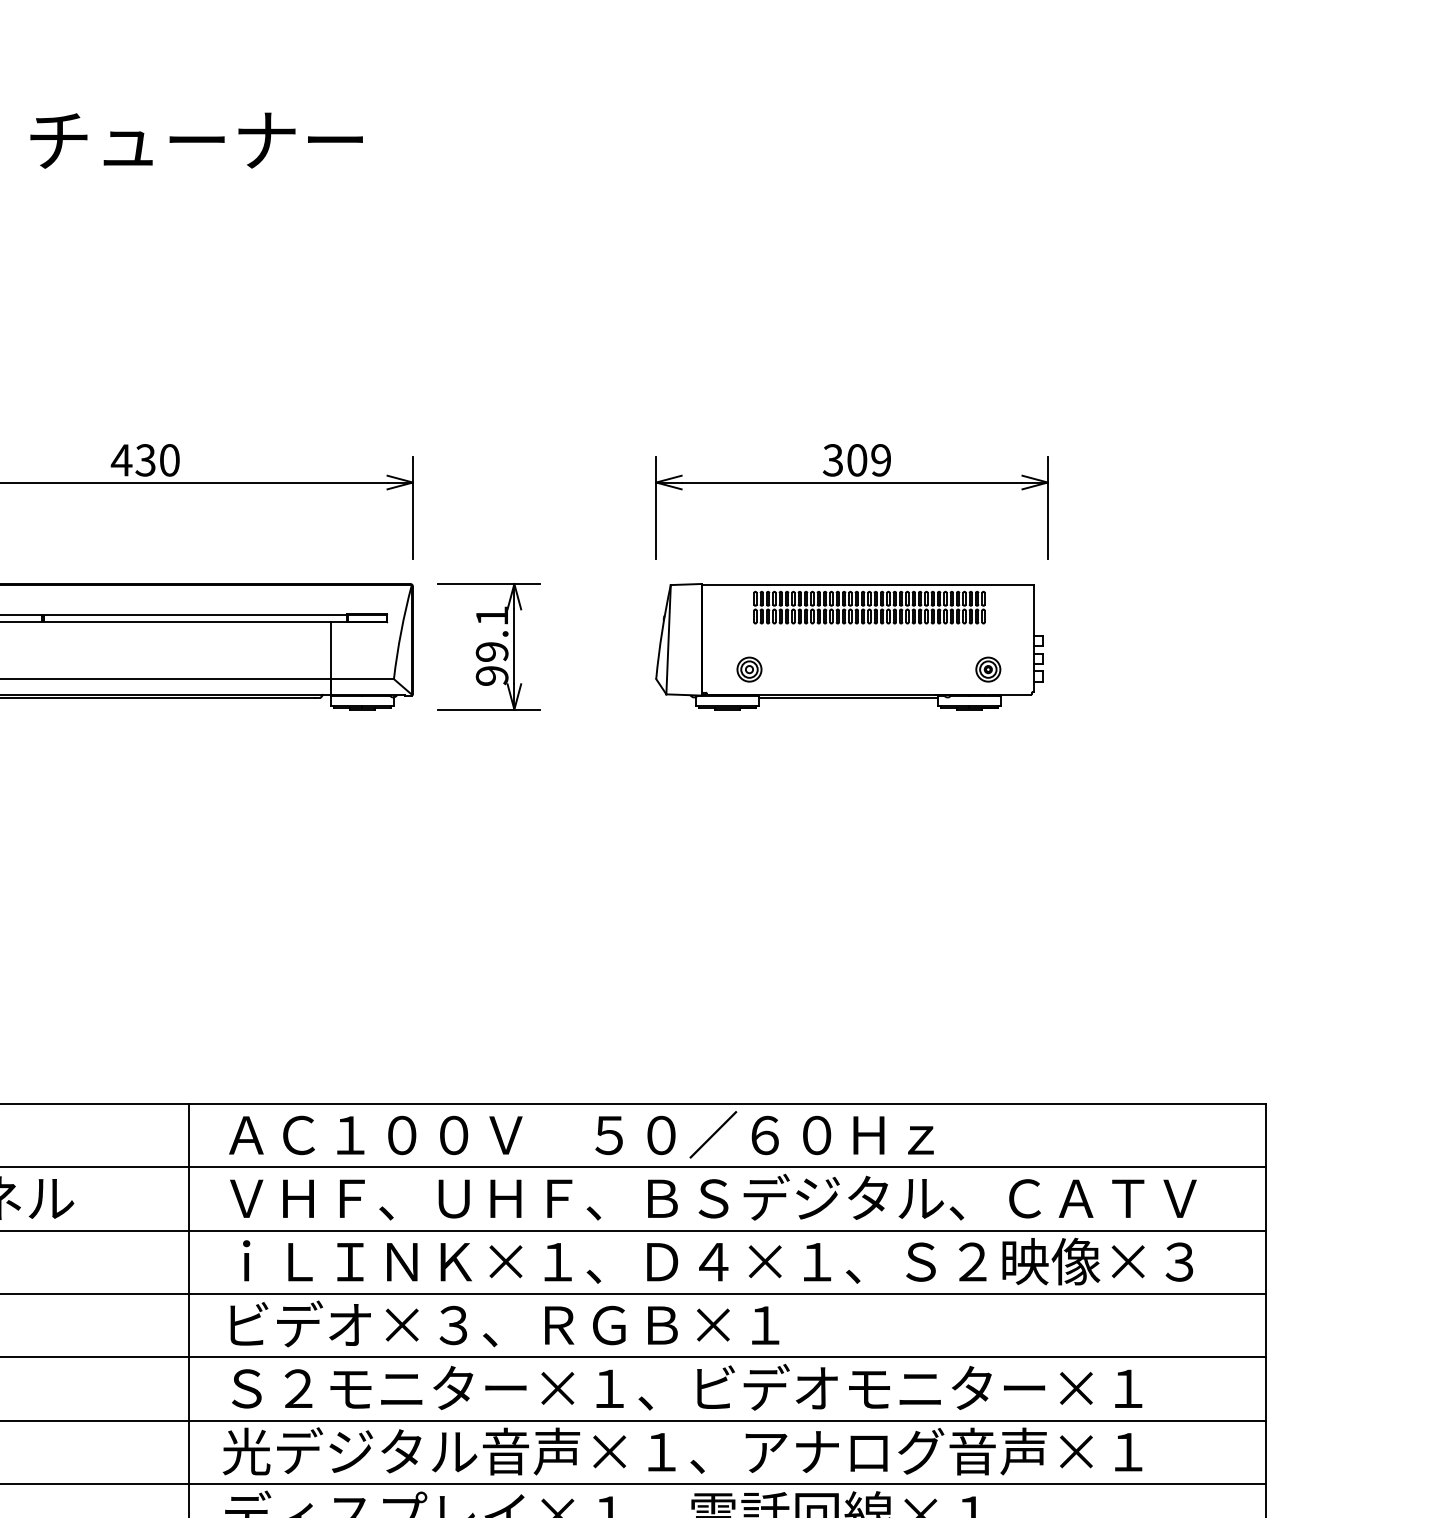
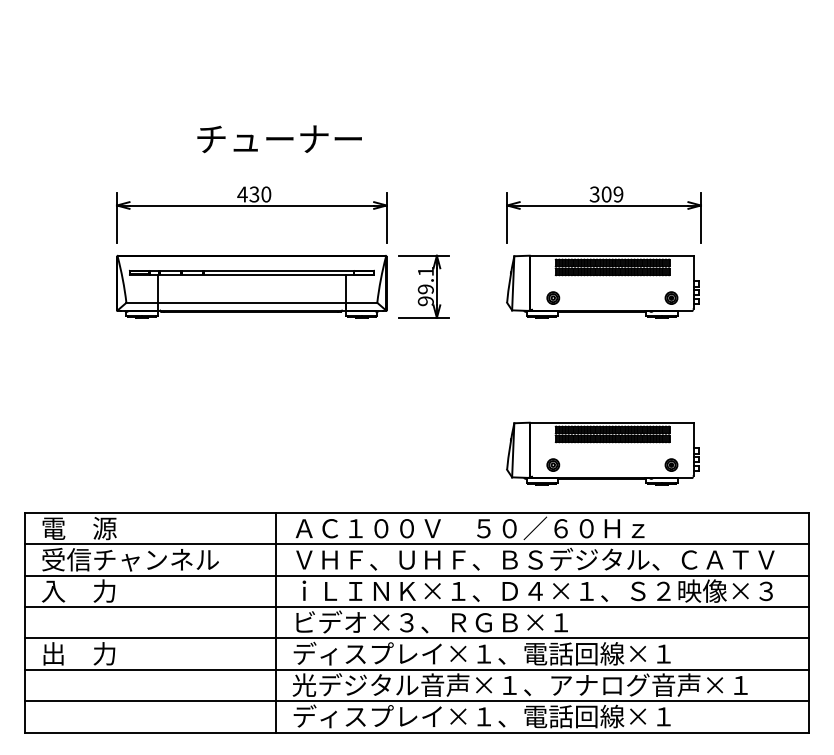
text: (196, 141) -> (279, 139), moved
part: (848, 983) -> (602, 453), added
text: (683, 1387) -> (520, 653), Ｓ２モニター×１、ビデオモニター×１ -> ディスプレイ×１、電話回線×１

